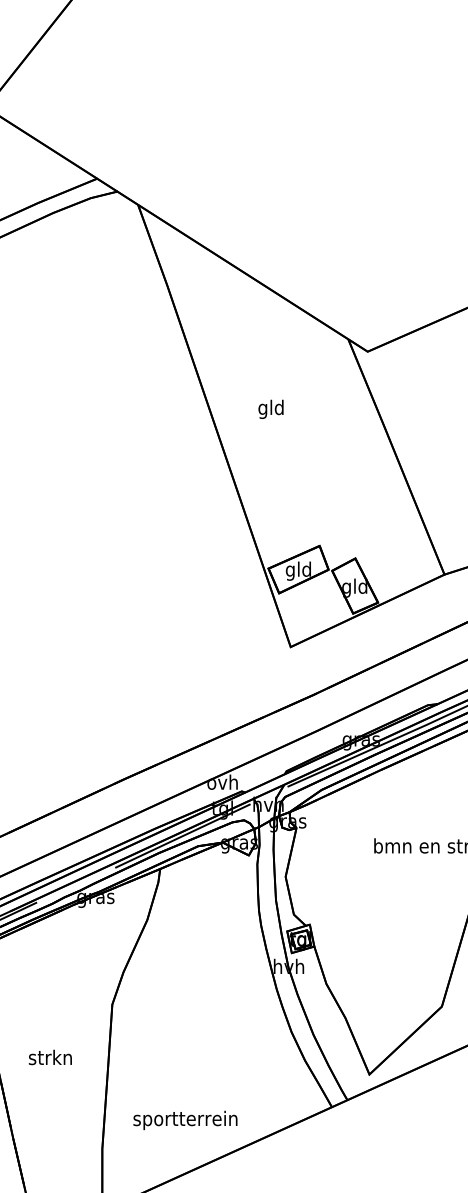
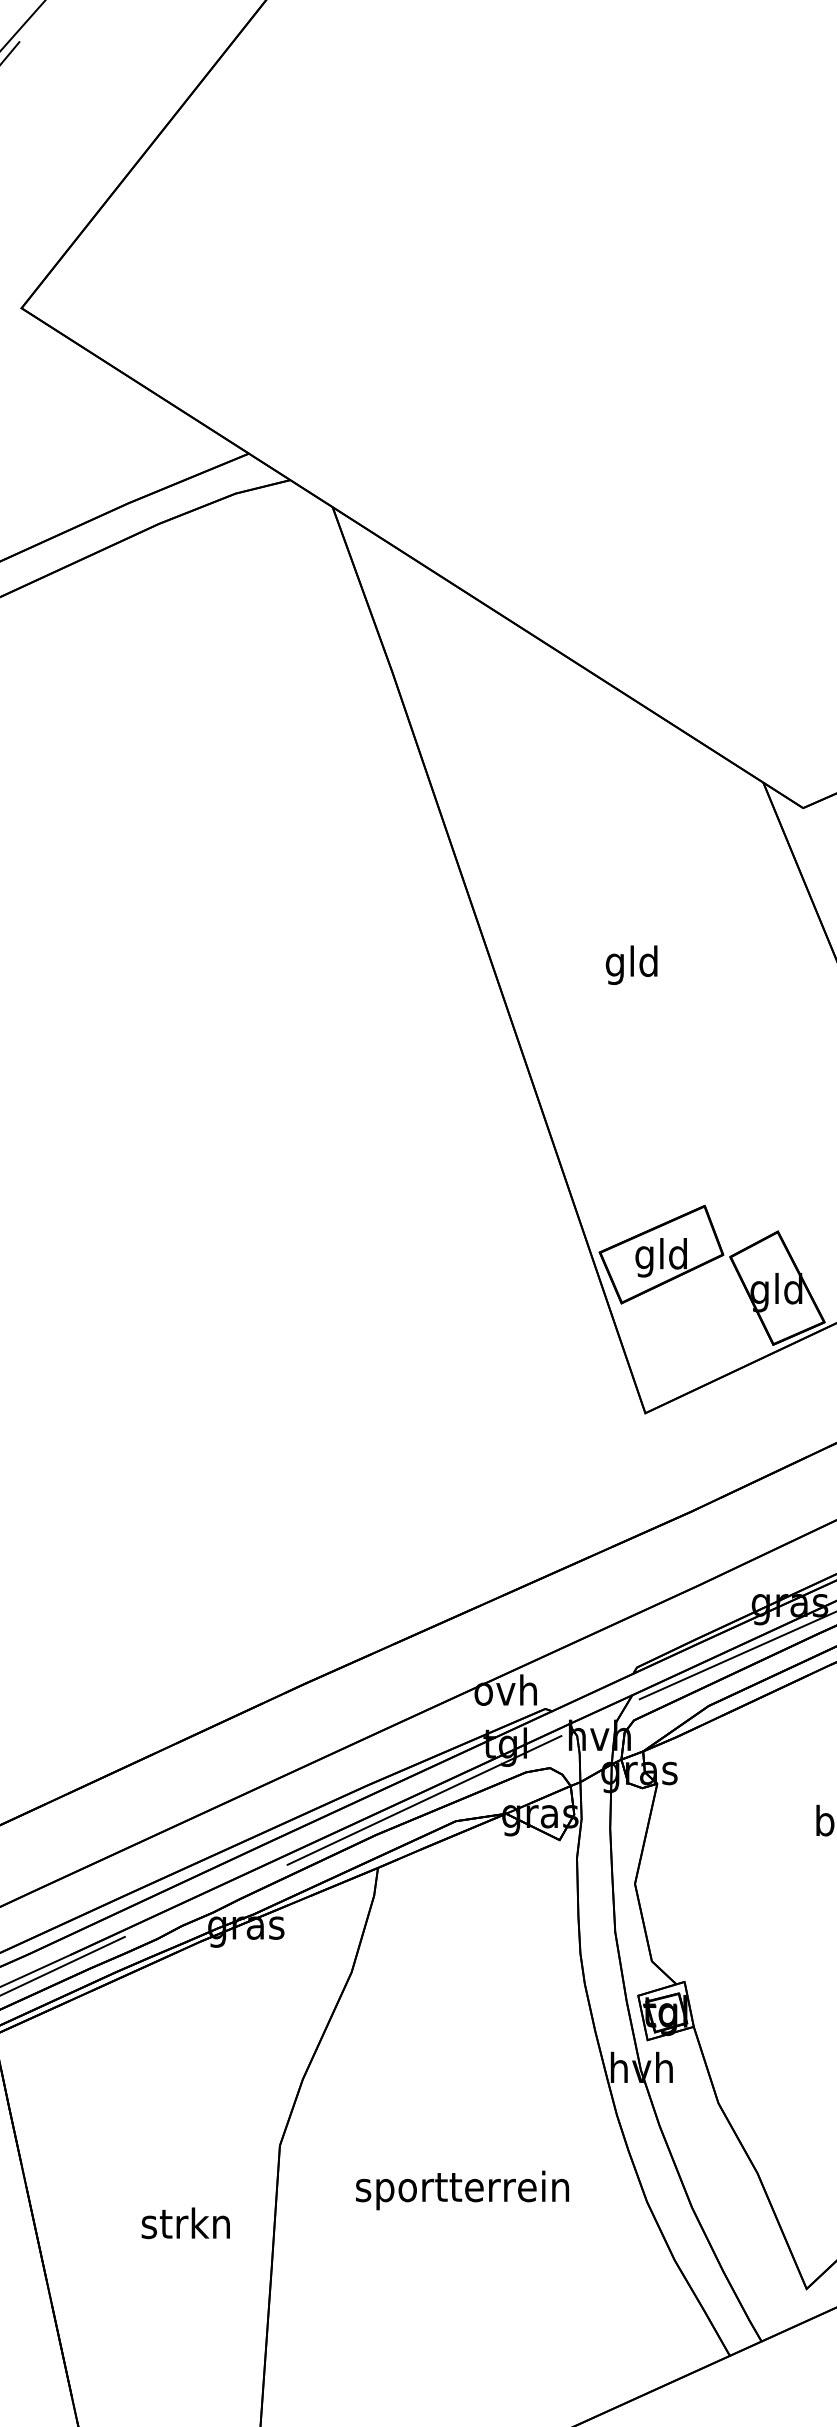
text: (270, 408) -> (630, 963), moved
text: (49, 1057) -> (183, 2223), moved
text: (185, 1120) -> (462, 2190), moved

